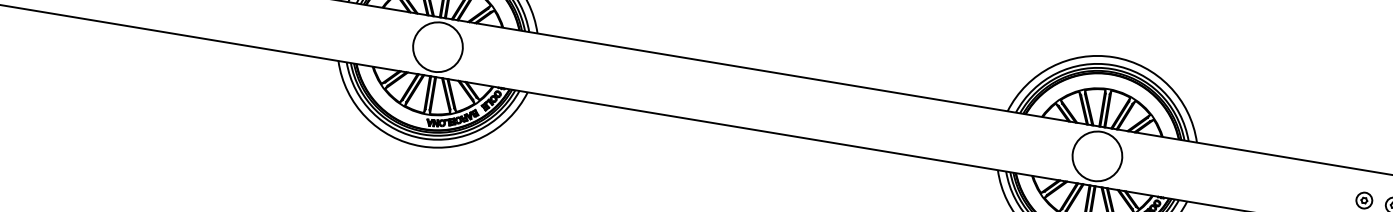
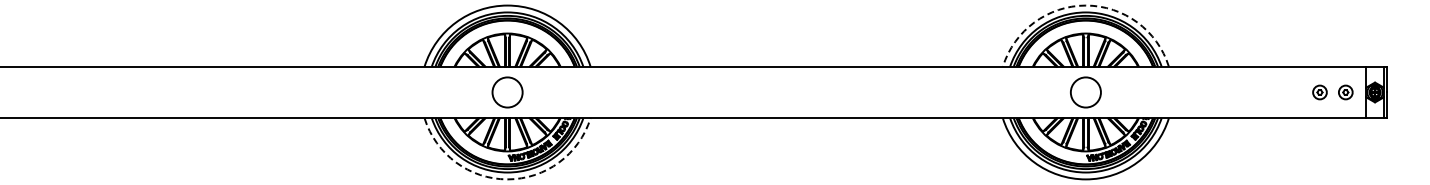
circle: (437, 47) -> (507, 92), size x0.7
arc: (1113, 57) -> (1085, 5), solid -> dashed
arc: (421, 146) -> (507, 179), solid -> dashed
circle: (1096, 156) -> (1085, 92), size x0.7

